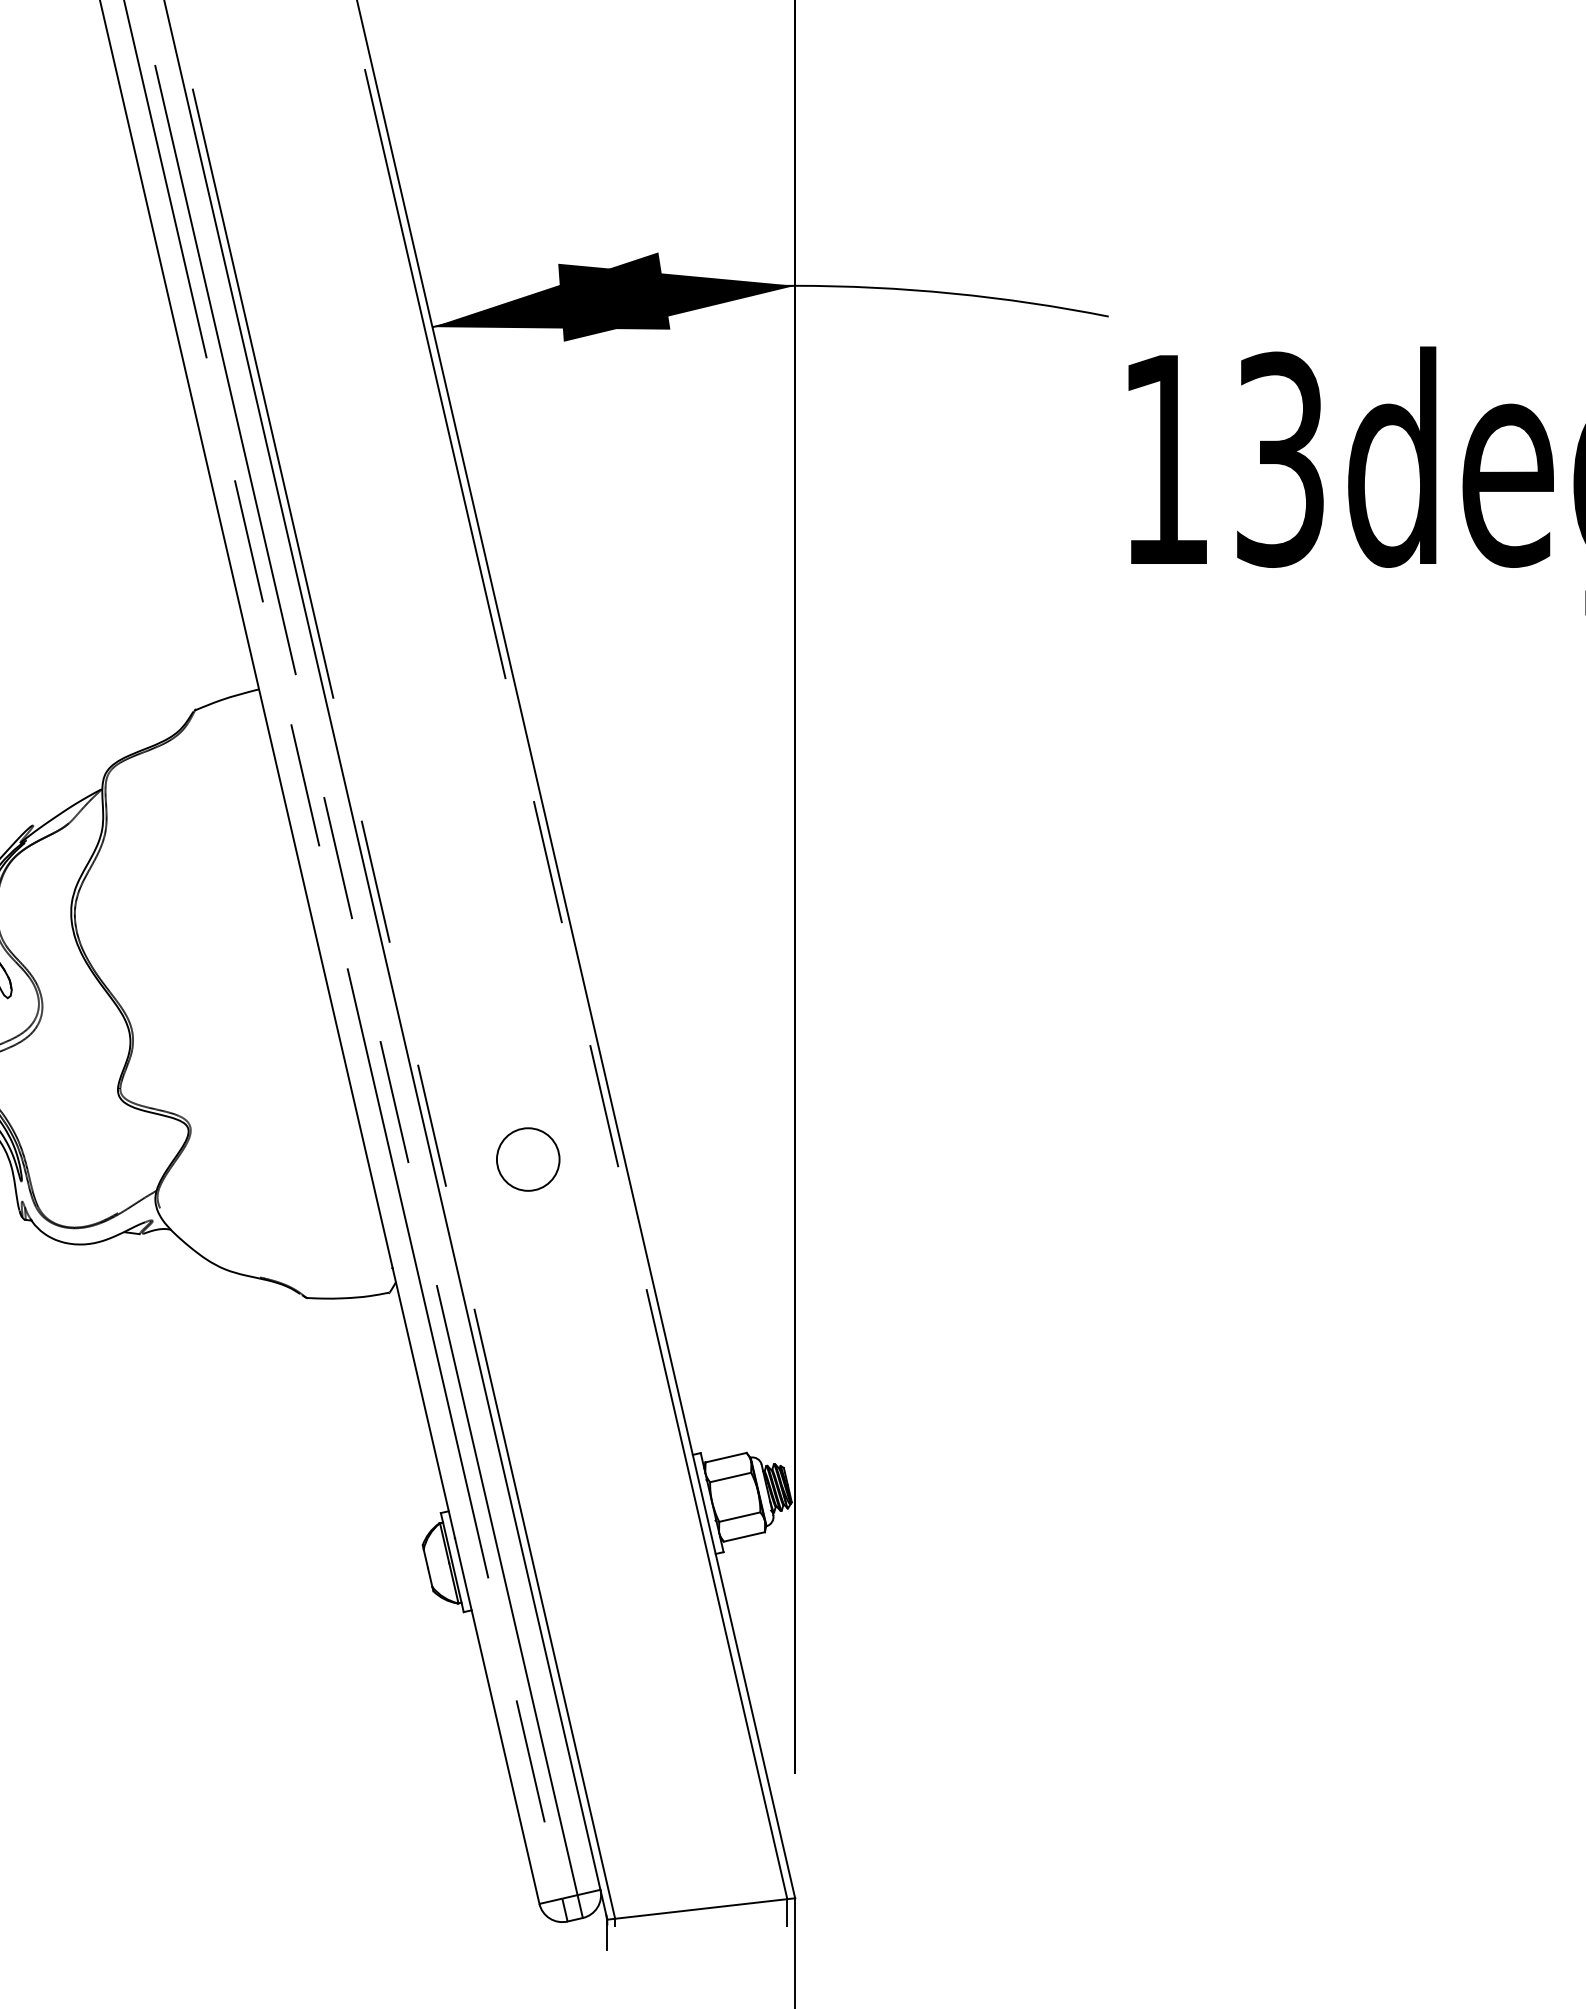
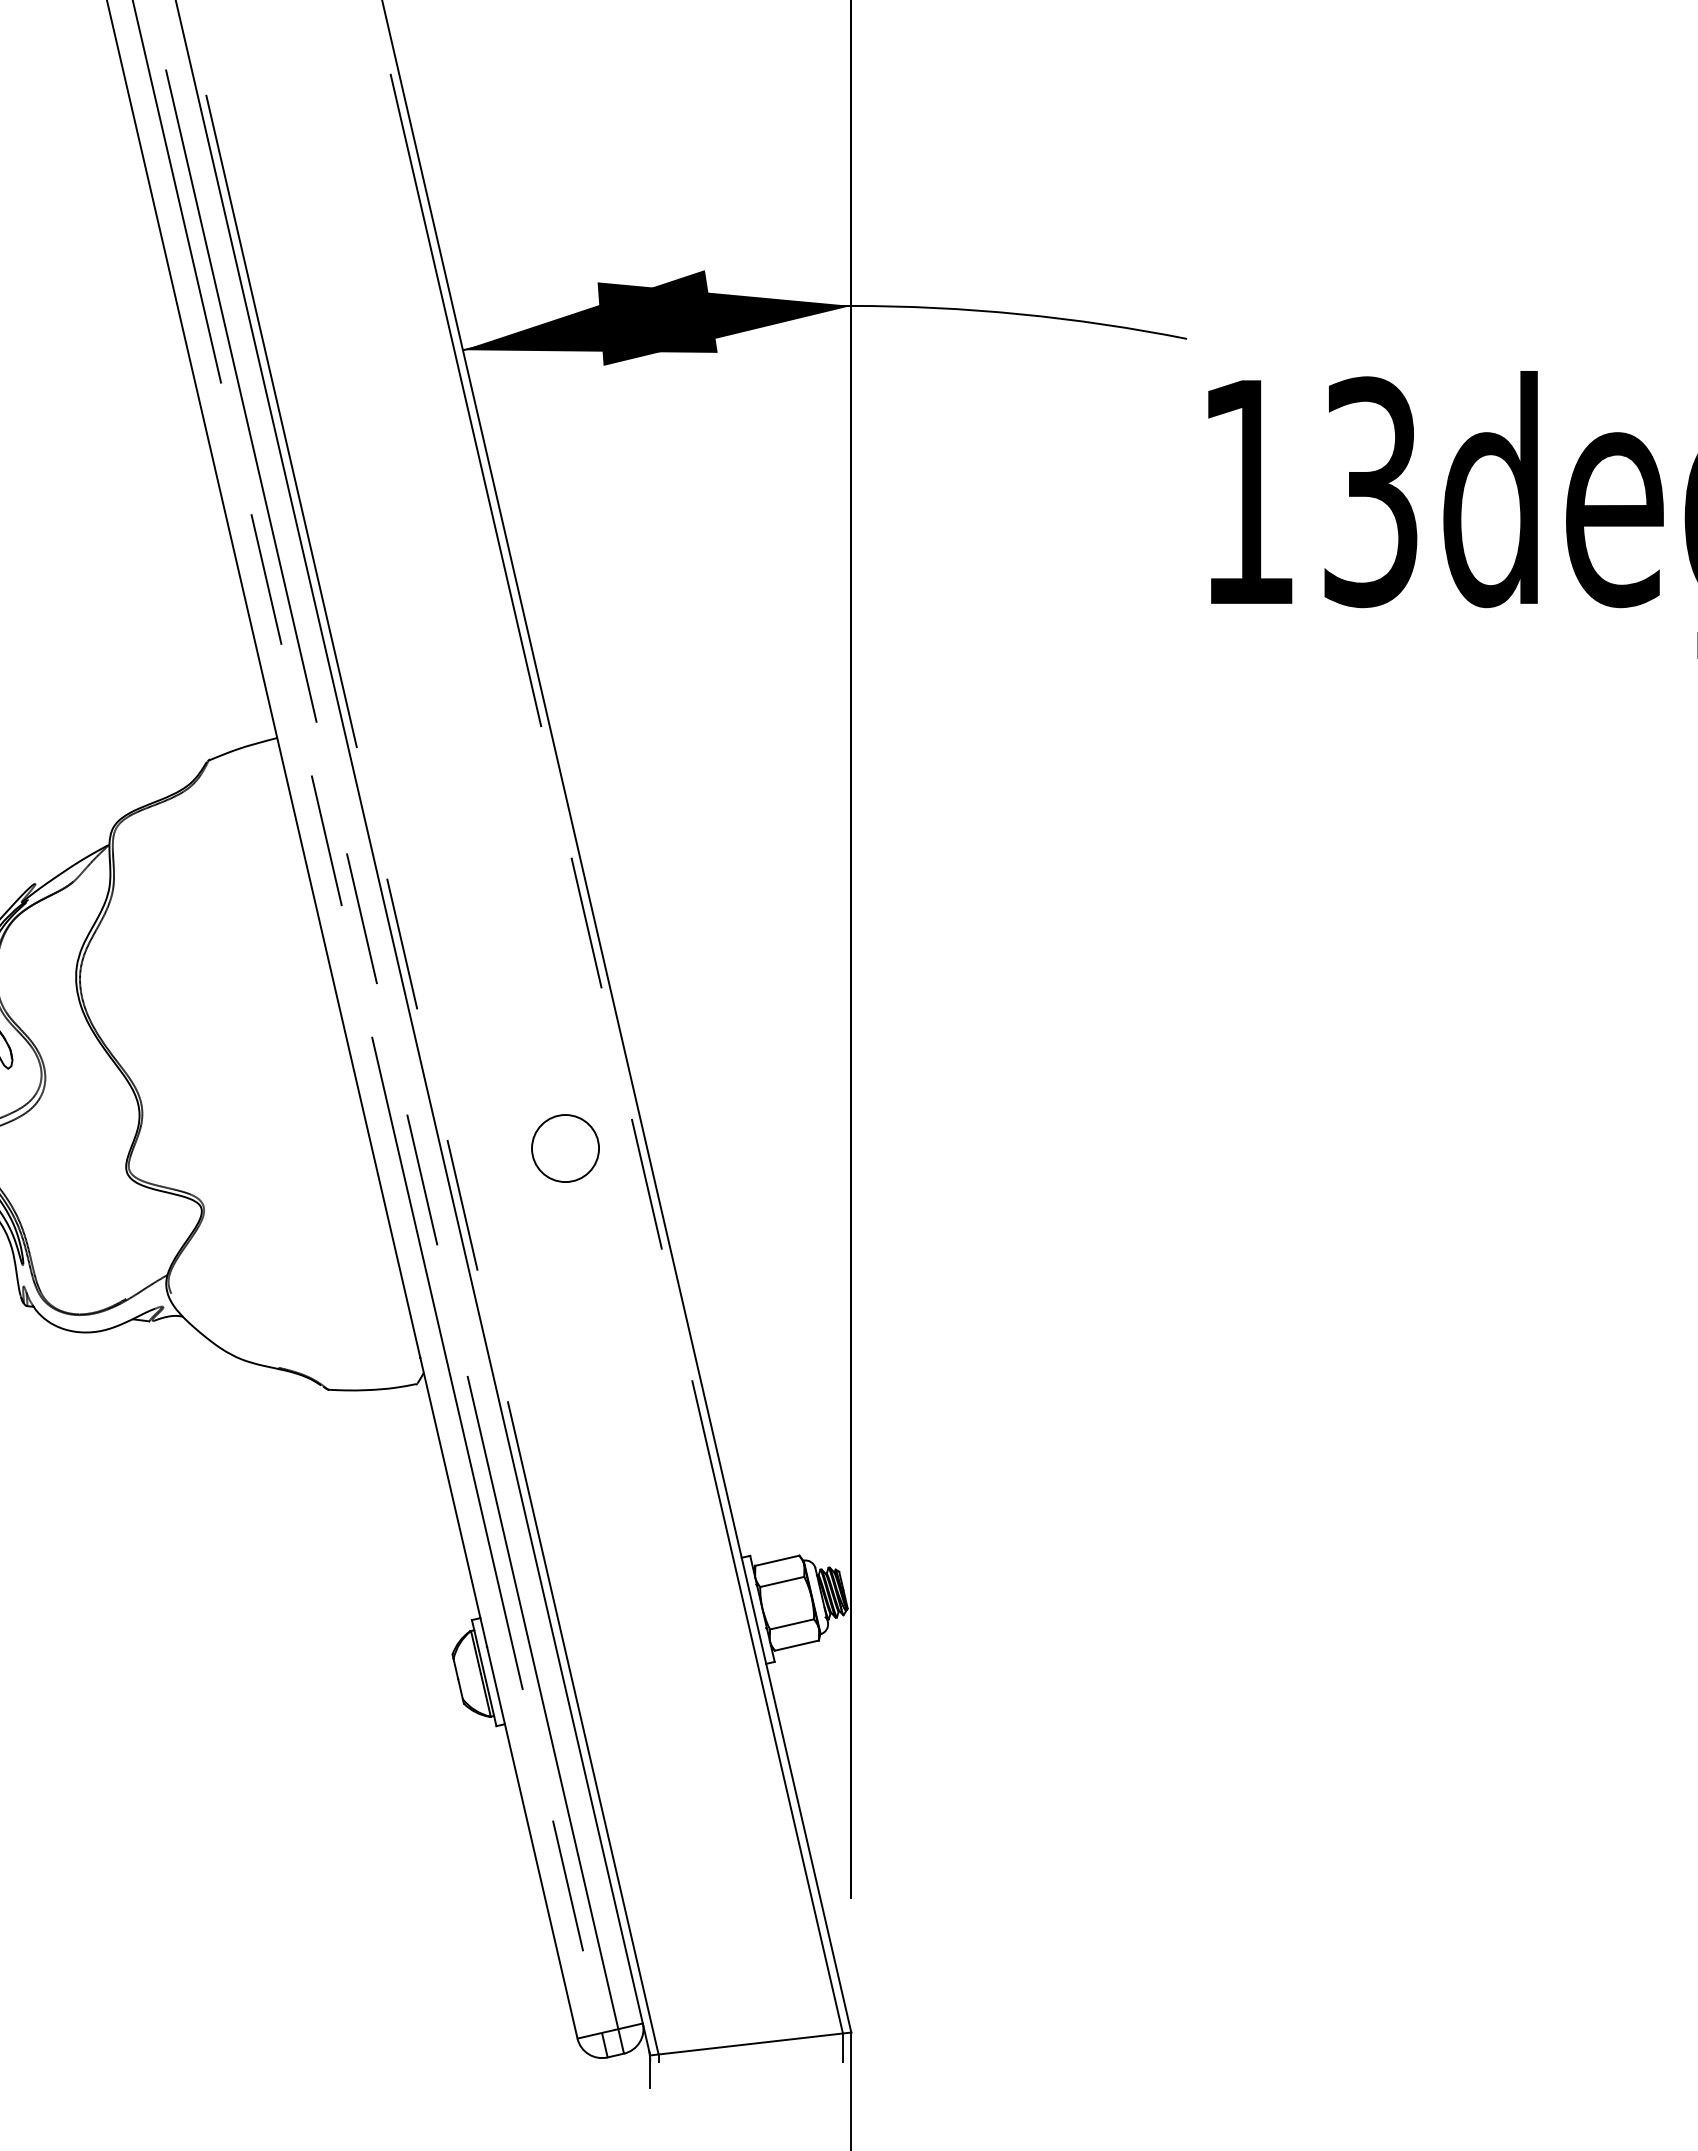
circle: (528, 1159) -> (565, 1148), moved

